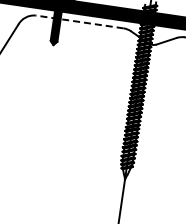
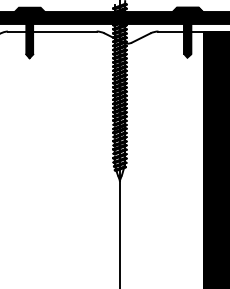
line: (78, 21) -> (51, 31), dashed -> solid

